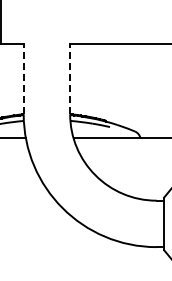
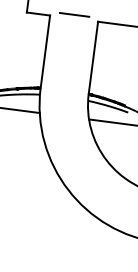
line: (46, 40) -> (74, 14), added
line: (23, 79) -> (45, 51), dashed -> solid
line: (70, 79) -> (93, 58), dashed -> solid

